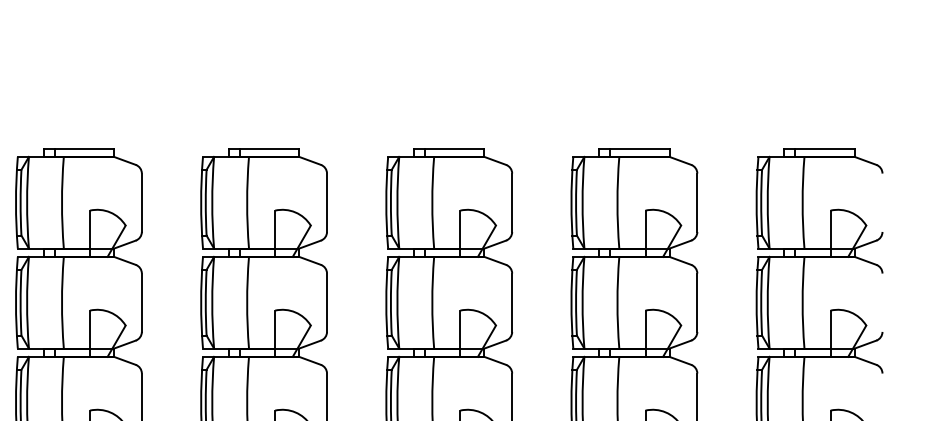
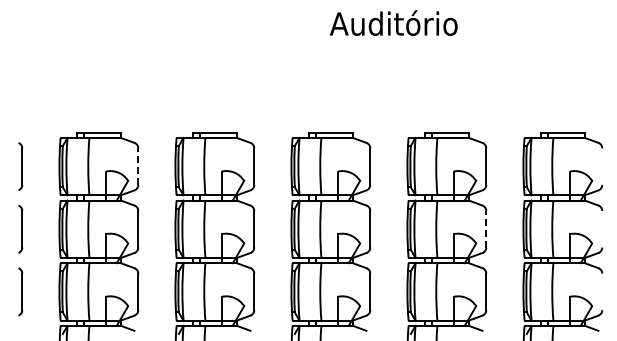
line: (142, 202) -> (138, 166), solid -> dashed
line: (697, 301) -> (486, 228), solid -> dashed

